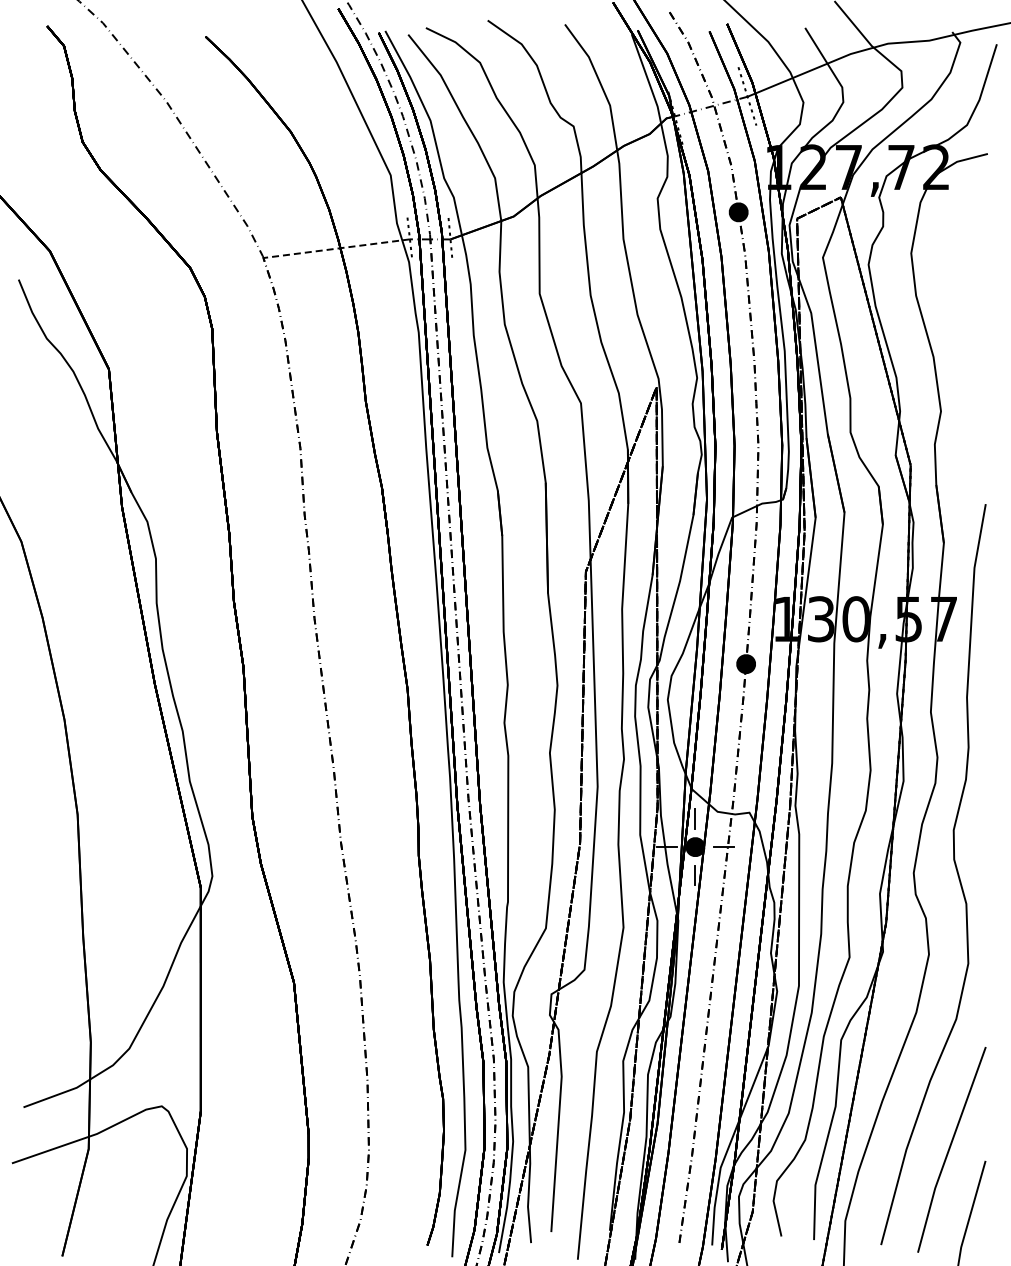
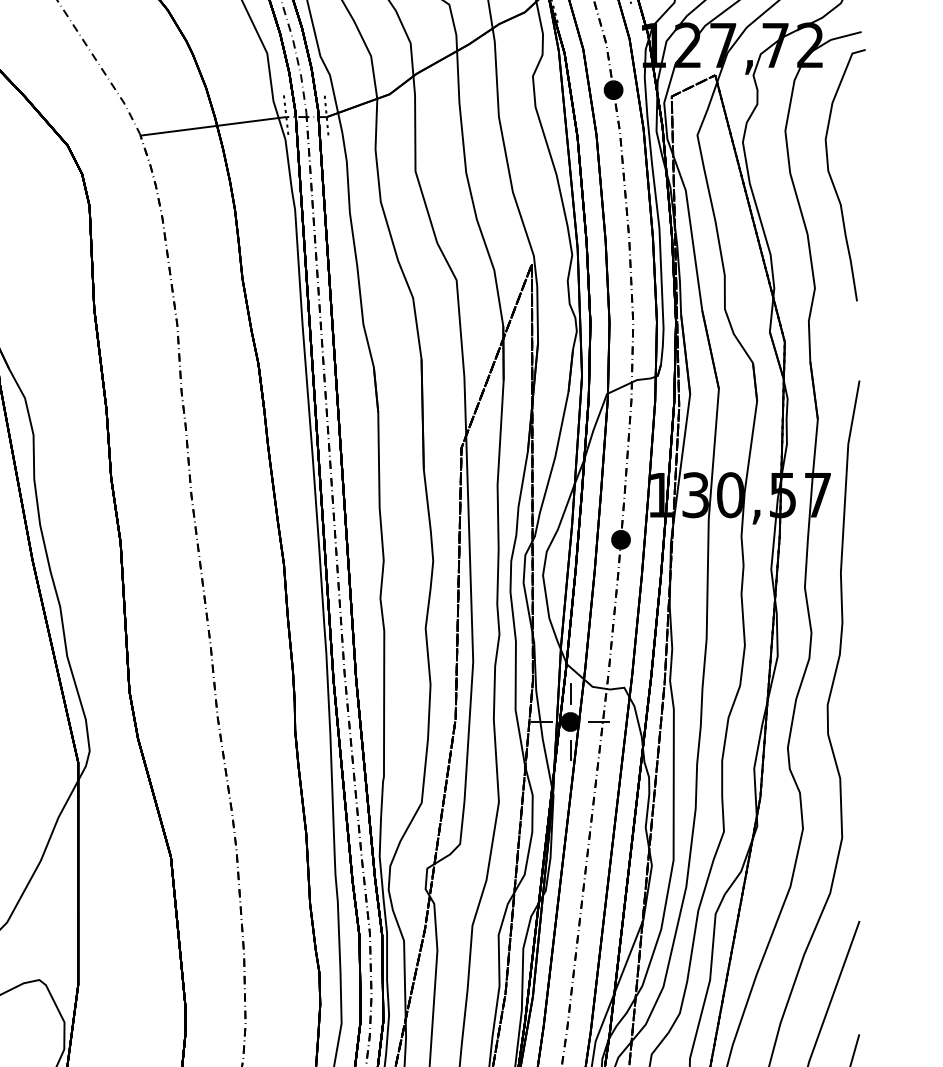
line: (336, 248) -> (213, 126), dashed -> solid
curve: (958, 301) -> (832, 178), added

